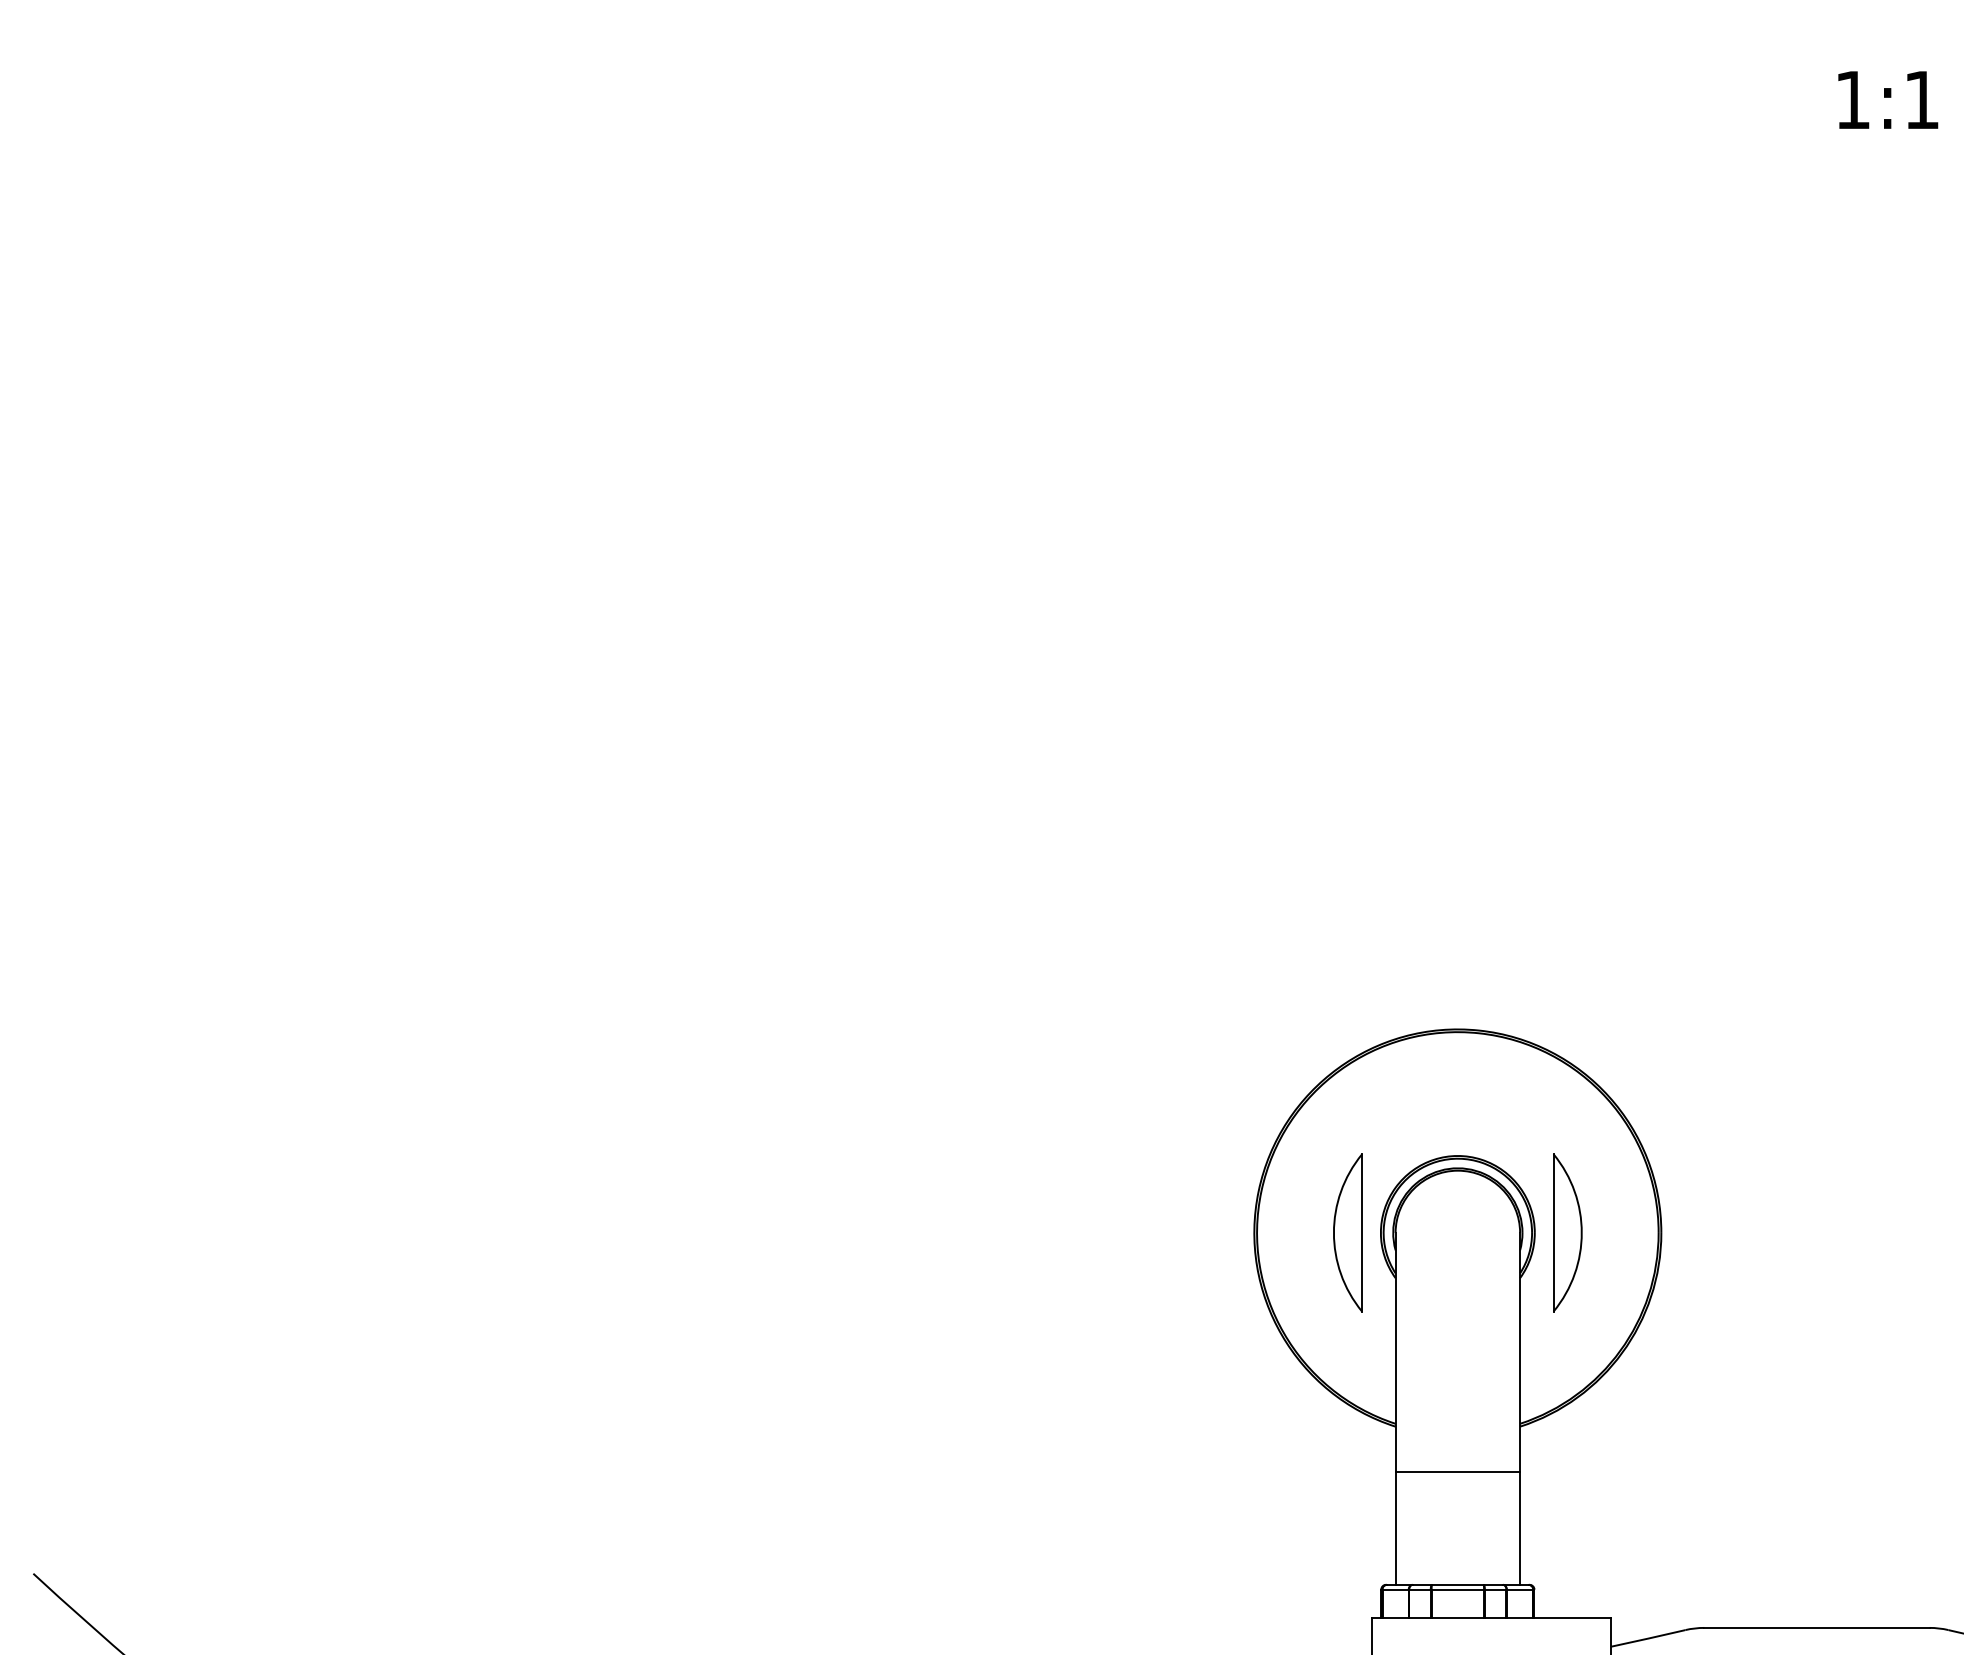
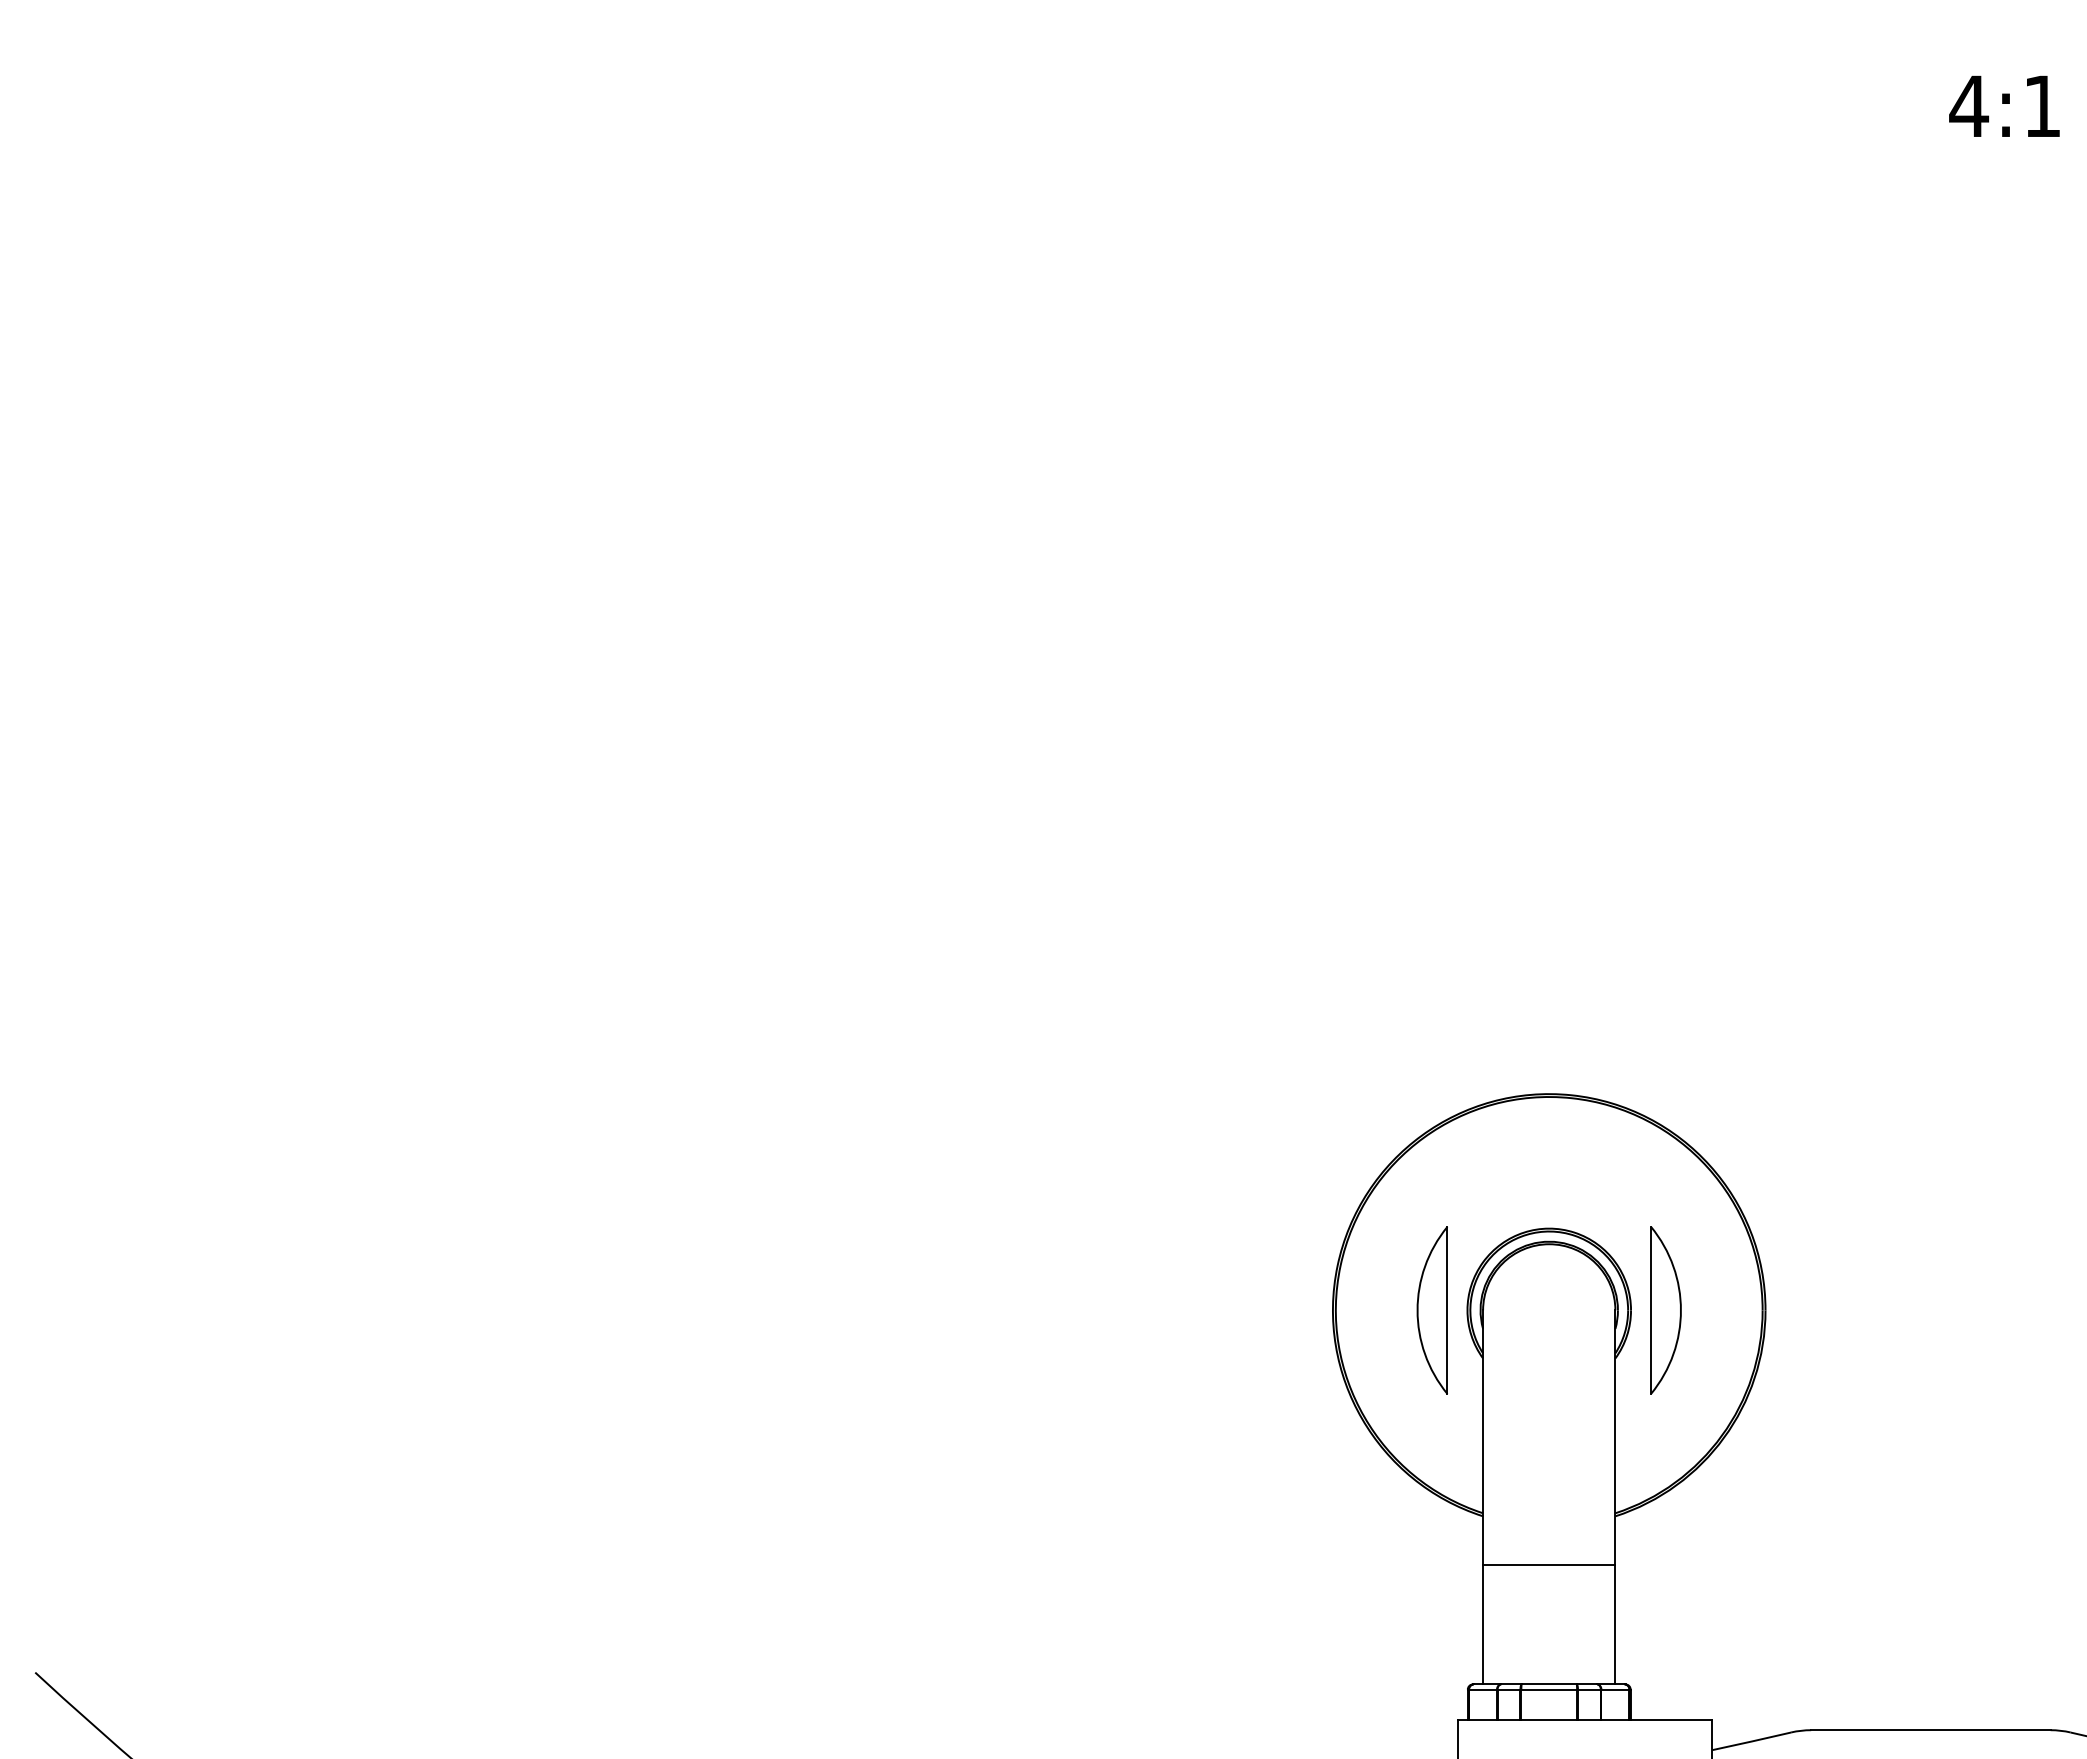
text: (1853, 99) -> (1969, 105), 1:1 -> 4:1

